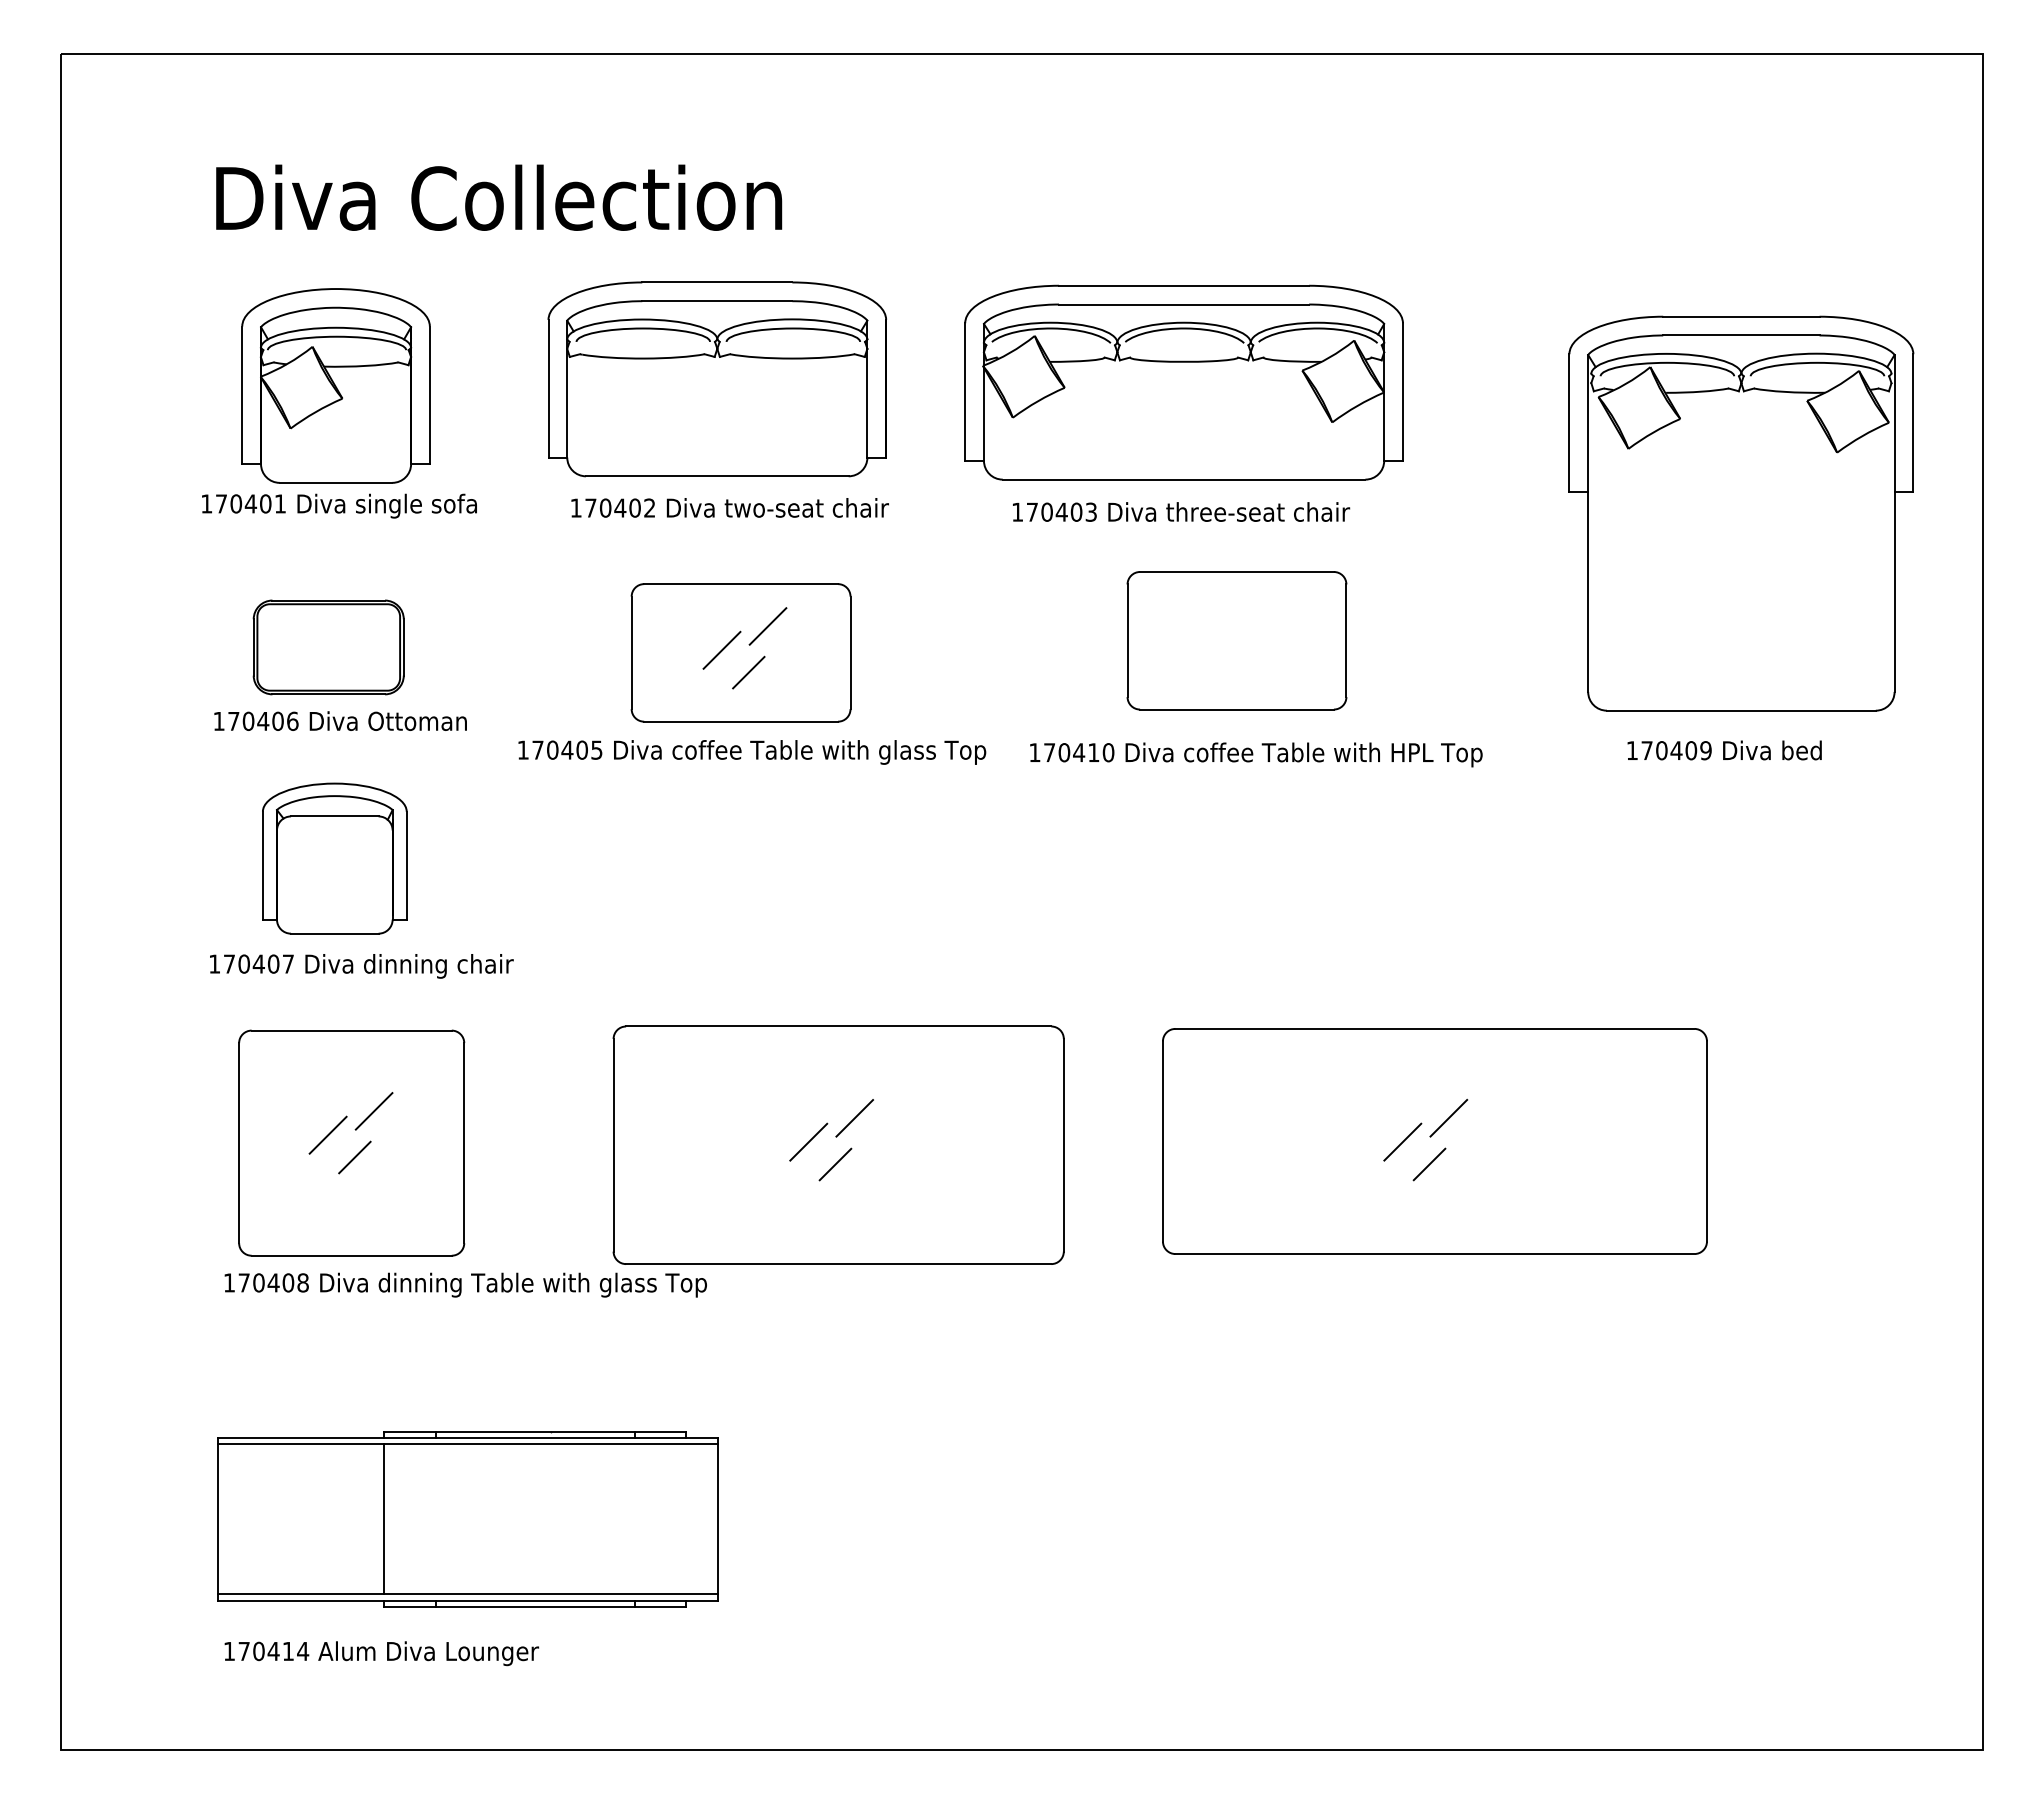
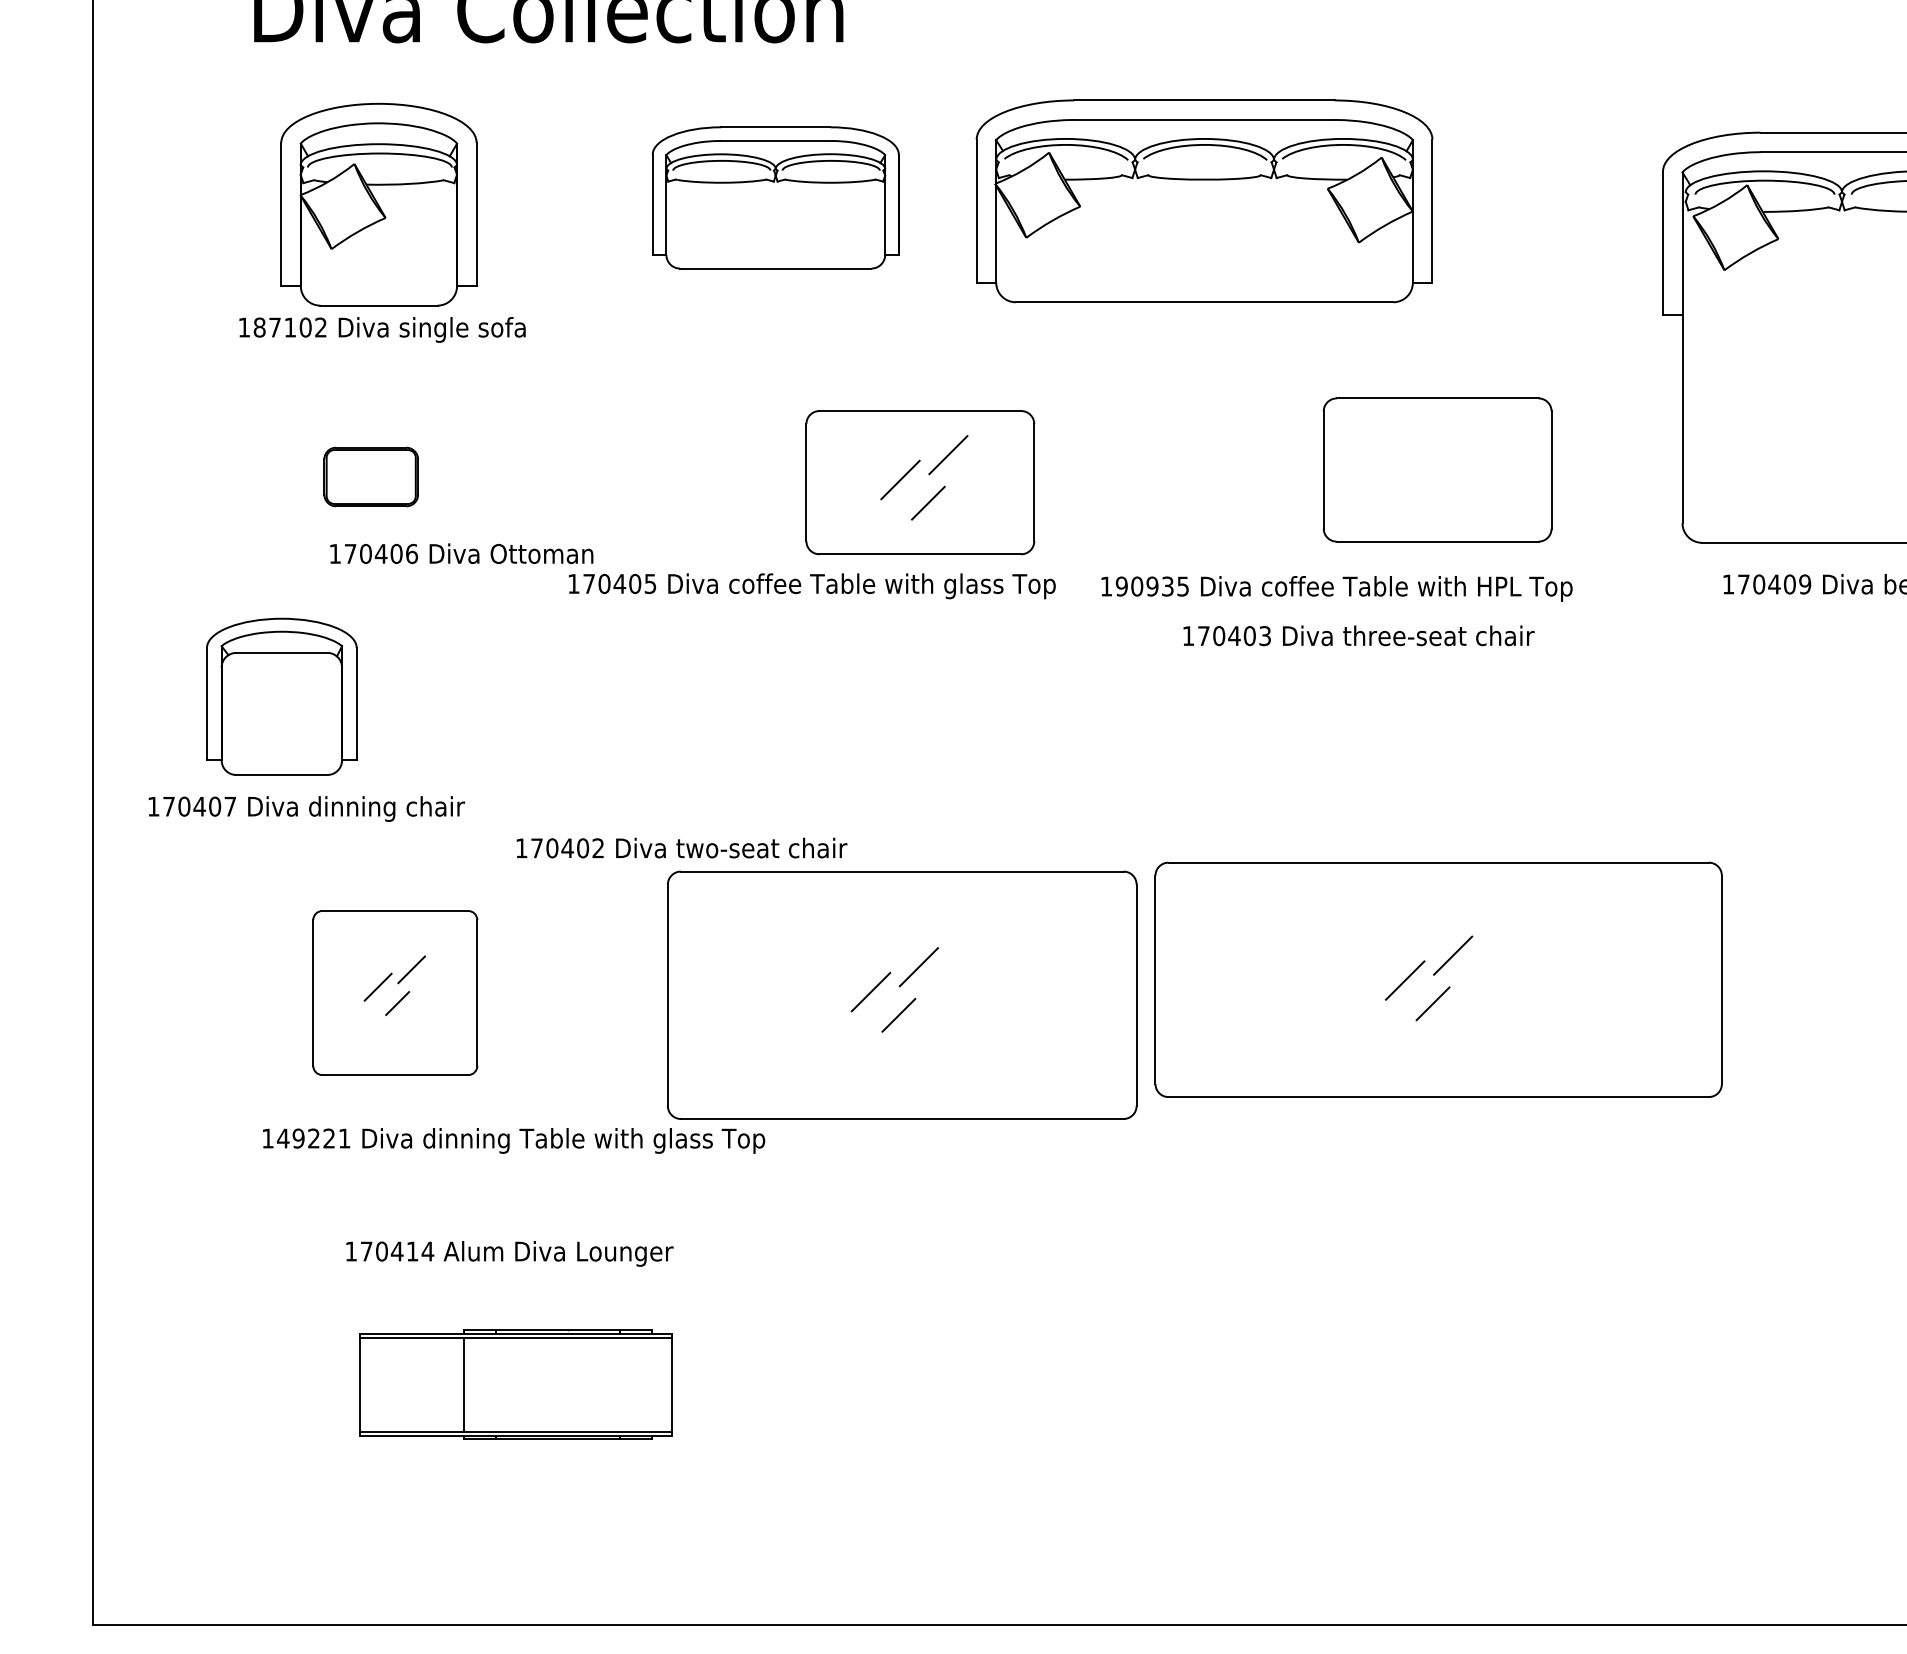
part: (716, 379) -> (775, 198), size x0.7
part: (1183, 382) -> (1203, 201), moved
text: (250, 503) -> (289, 327), 170401 -> 187102
text: (729, 507) -> (681, 847), moved
text: (1181, 511) -> (1359, 635), moved
part: (1236, 640) -> (1437, 469), moved
part: (328, 647) -> (371, 477), size x0.6
part: (740, 652) -> (919, 482), moved
text: (340, 720) -> (461, 553), moved
text: (1078, 752) -> (1151, 586), 170410 -> 190935
part: (334, 858) -> (281, 696), moved
text: (361, 966) -> (306, 809), moved
part: (1434, 1141) -> (1438, 979), moved
part: (351, 1142) -> (395, 992), size x0.7
text: (273, 1282) -> (313, 1138), 170408 -> 149221
part: (467, 1519) -> (515, 1384), size x0.6
text: (381, 1653) -> (509, 1253), moved

